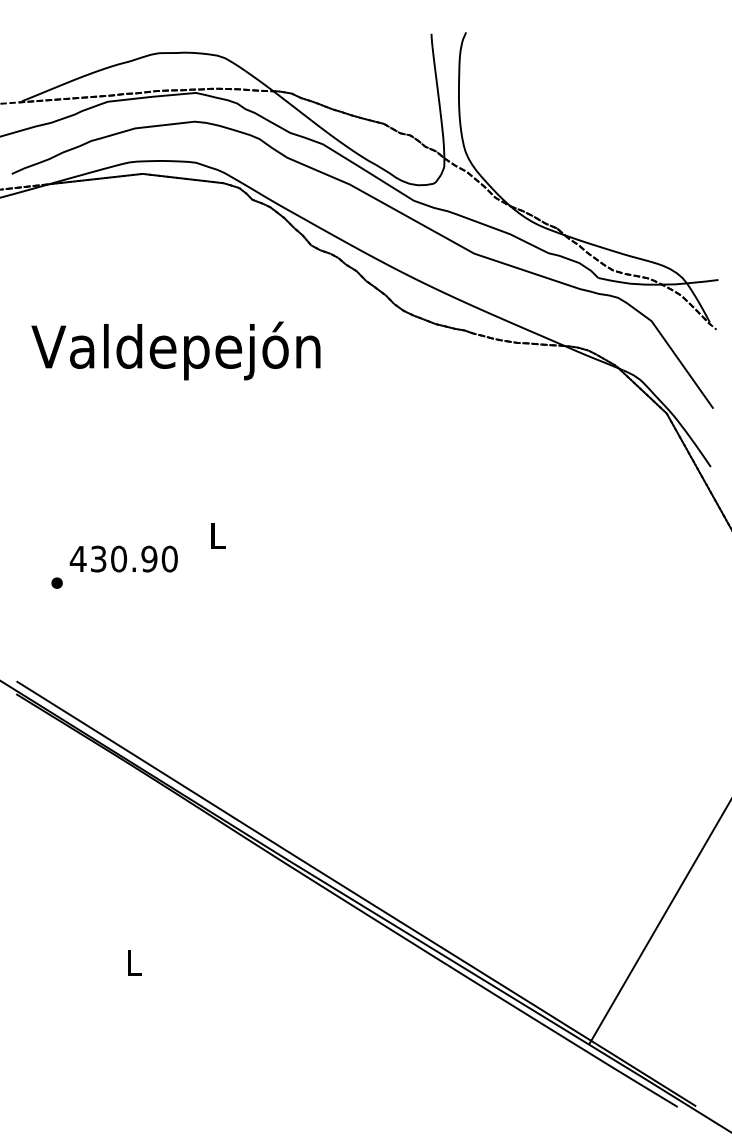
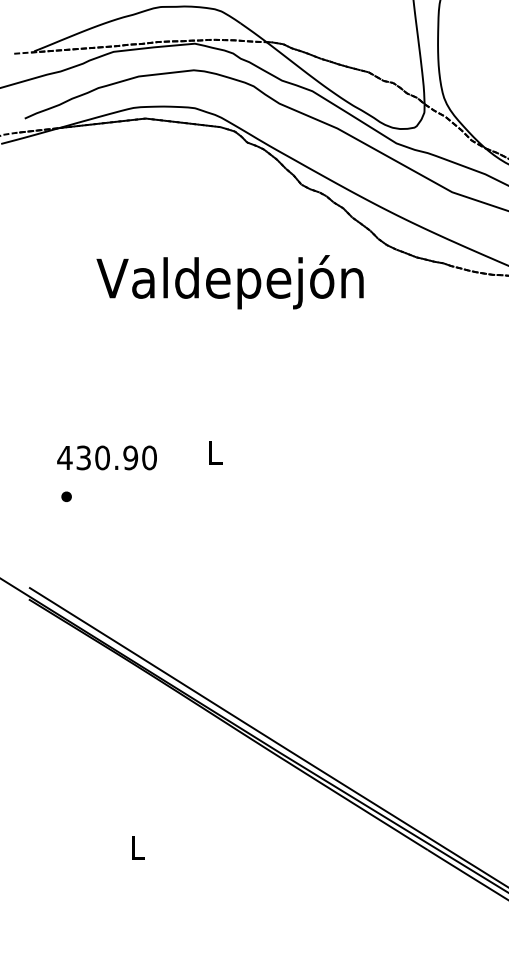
text: (175, 350) -> (229, 281), moved
text: (123, 558) -> (106, 457), moved

